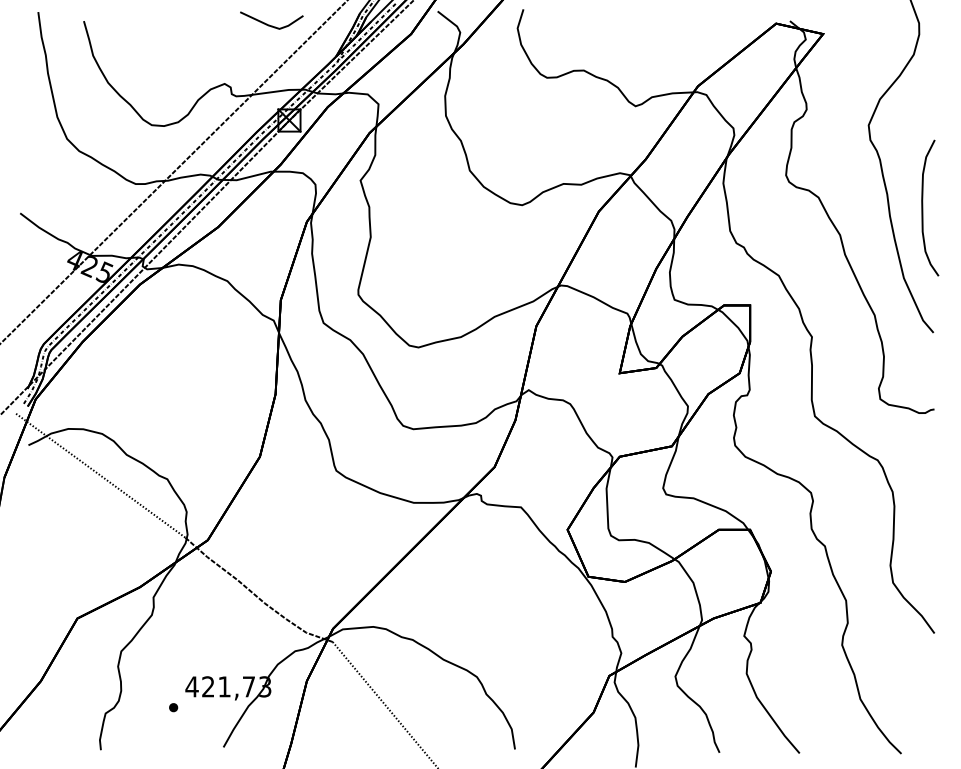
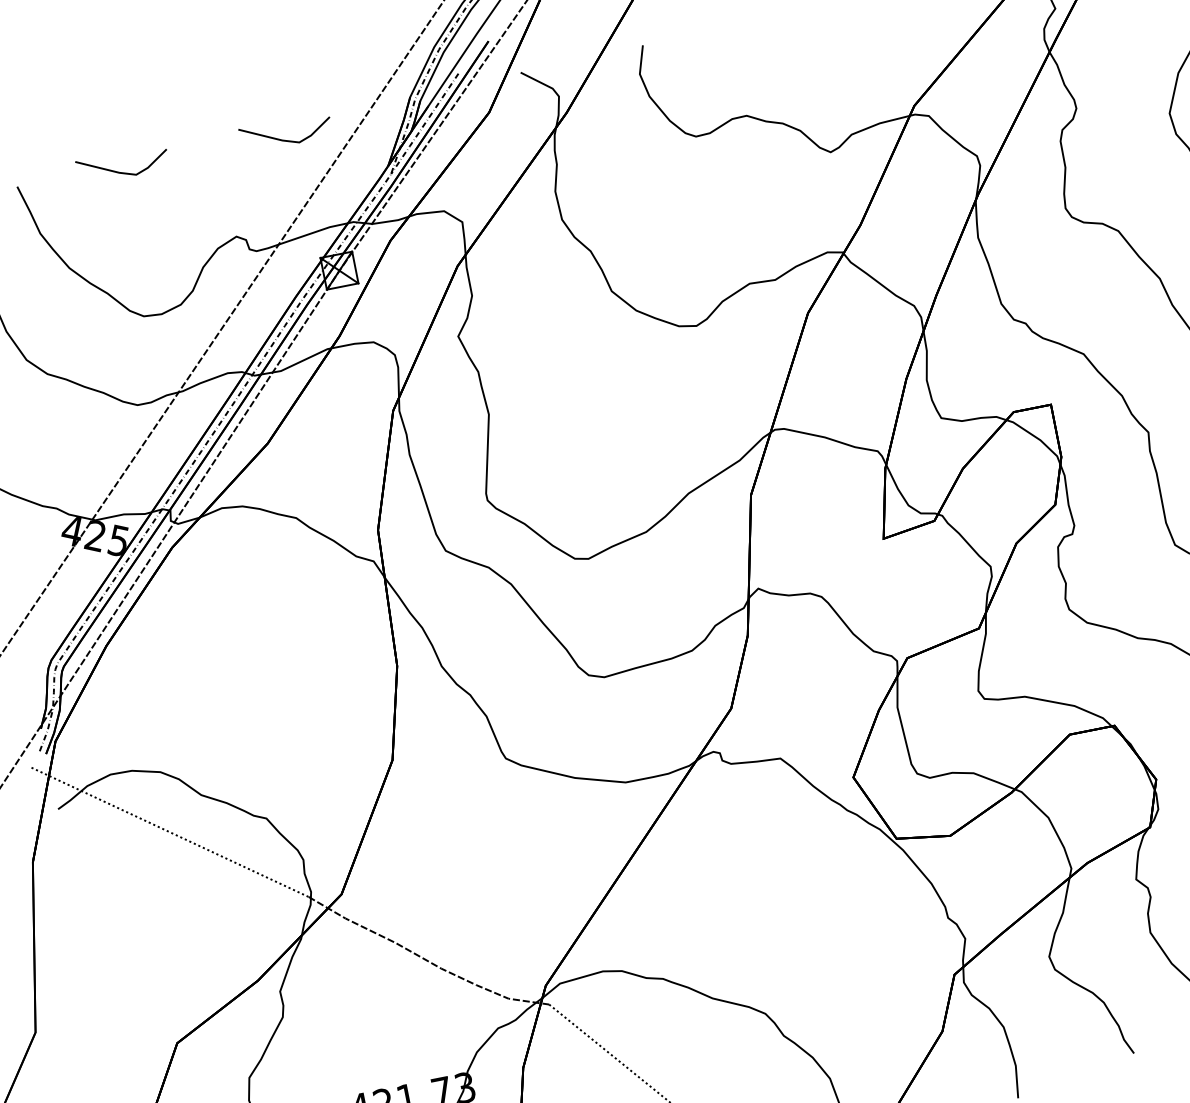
line: (155, 24) -> (120, 171), added

